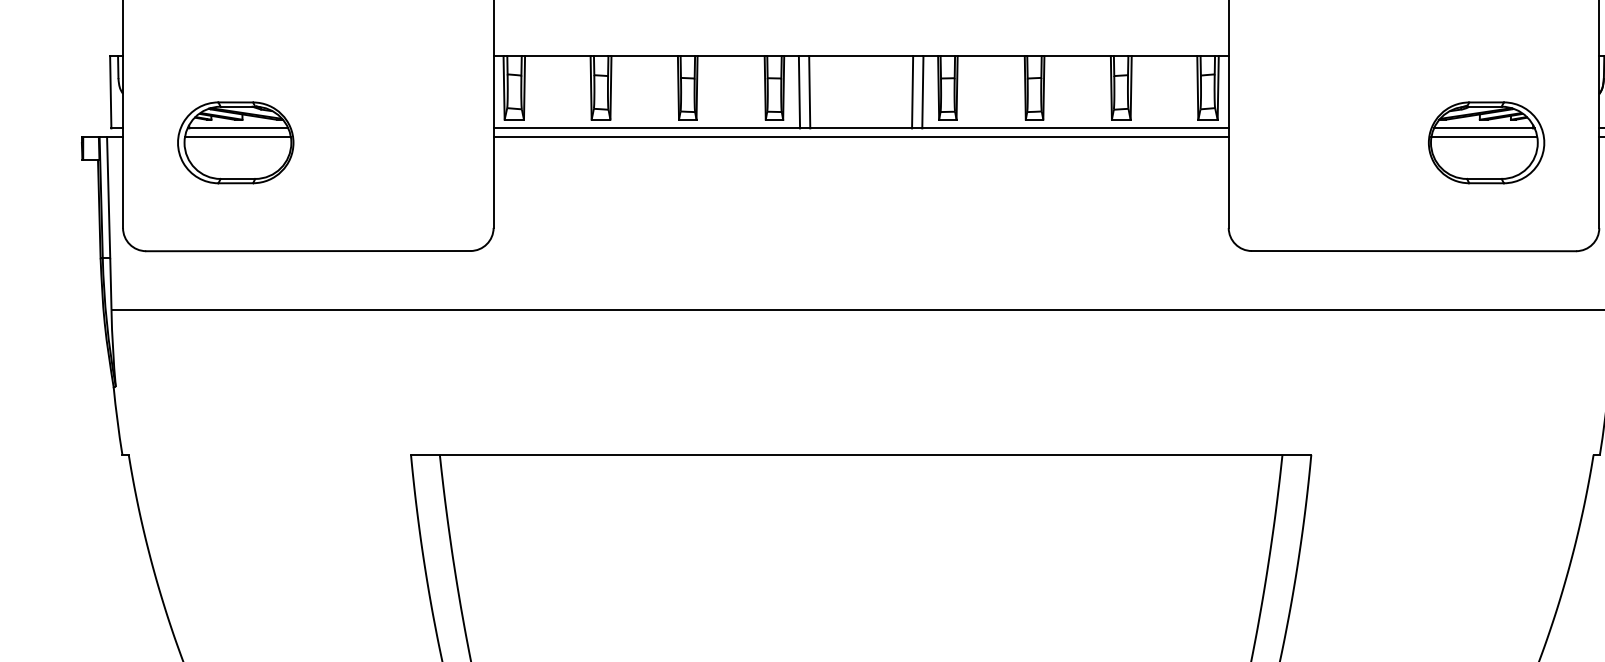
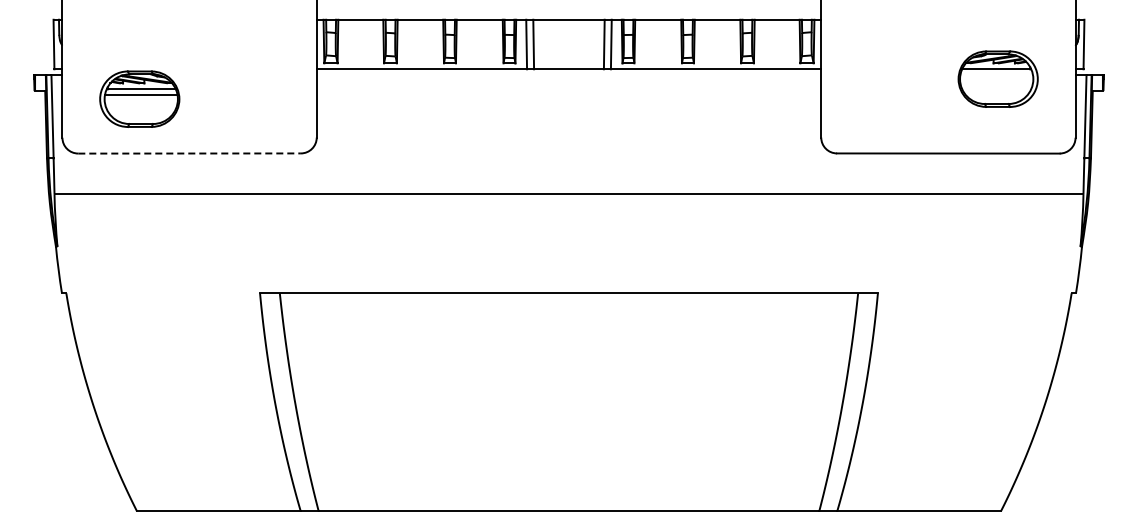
line: (860, 137) -> (568, 75), removed
line: (1484, 137) -> (996, 75), removed
part: (235, 141) -> (139, 98), moved
line: (309, 251) -> (190, 153), solid -> dashed

